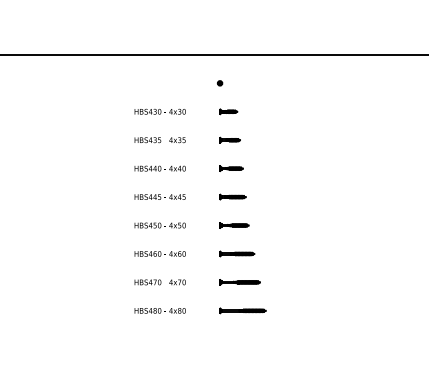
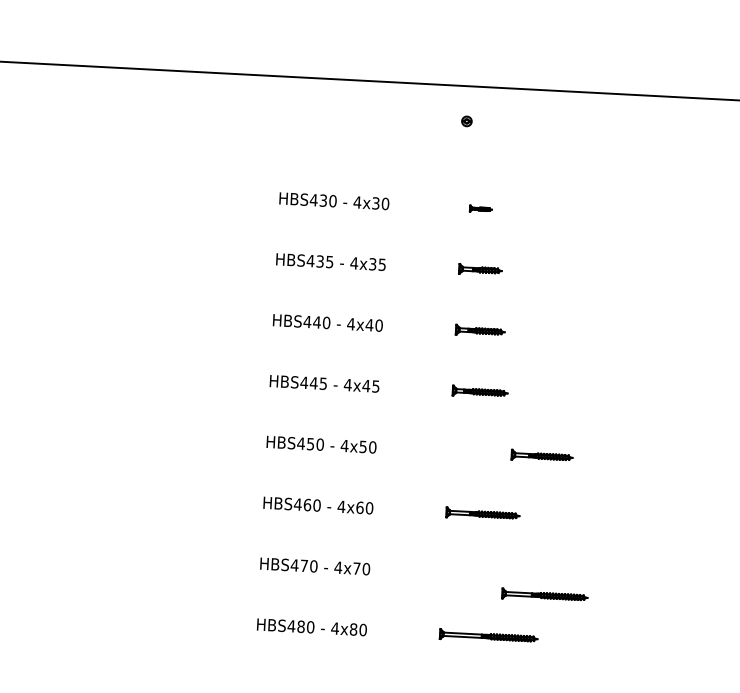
part: (219, 83) -> (465, 121), moved
part: (228, 111) -> (480, 208), size x0.6
part: (234, 225) -> (542, 456), moved
part: (239, 282) -> (543, 595), moved

